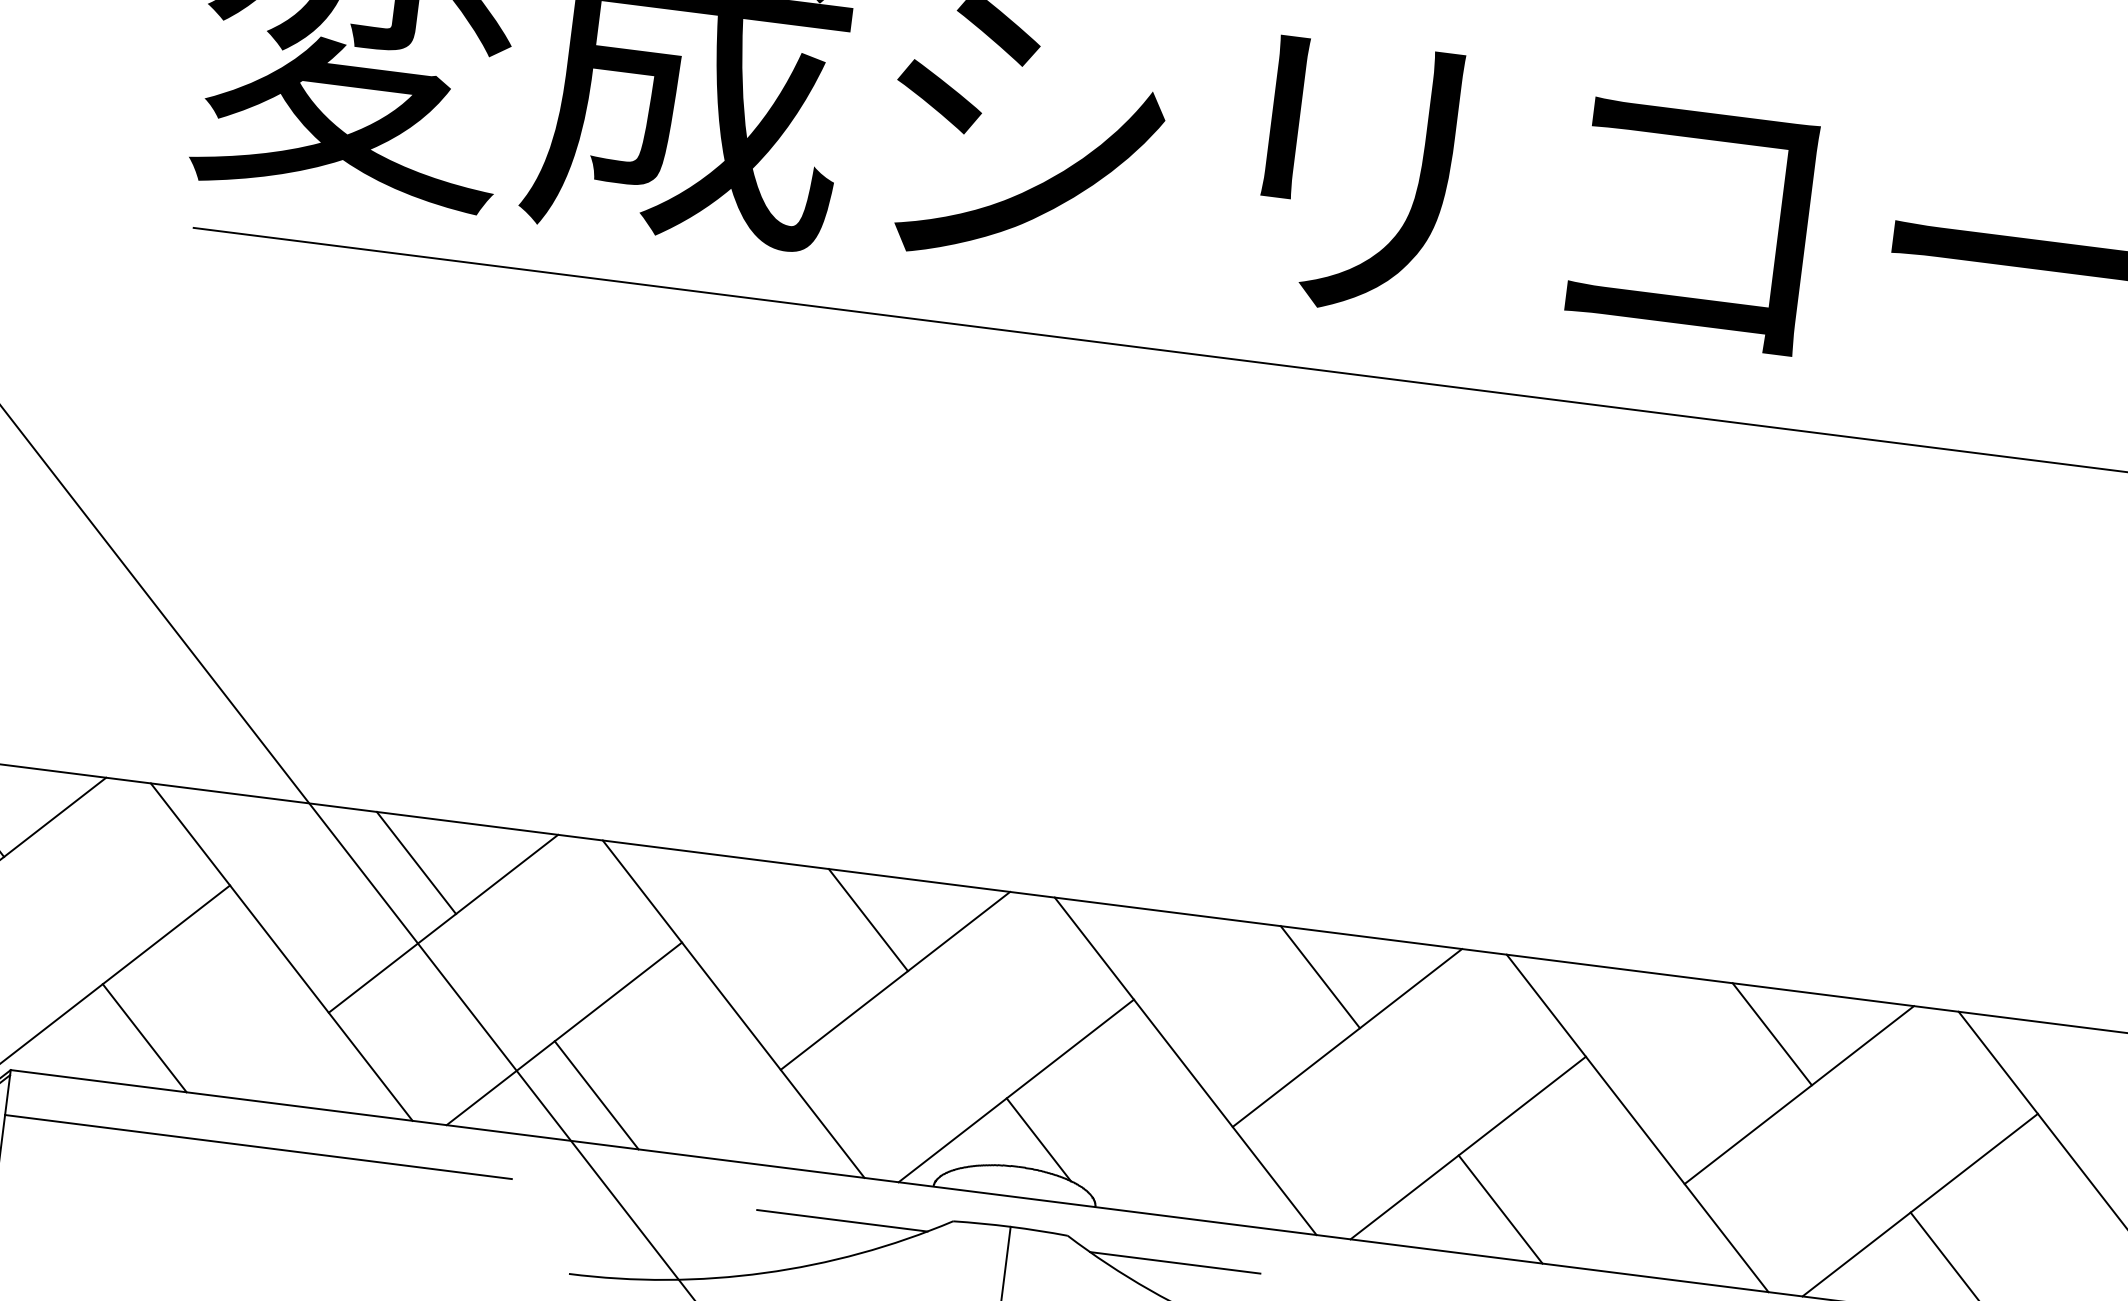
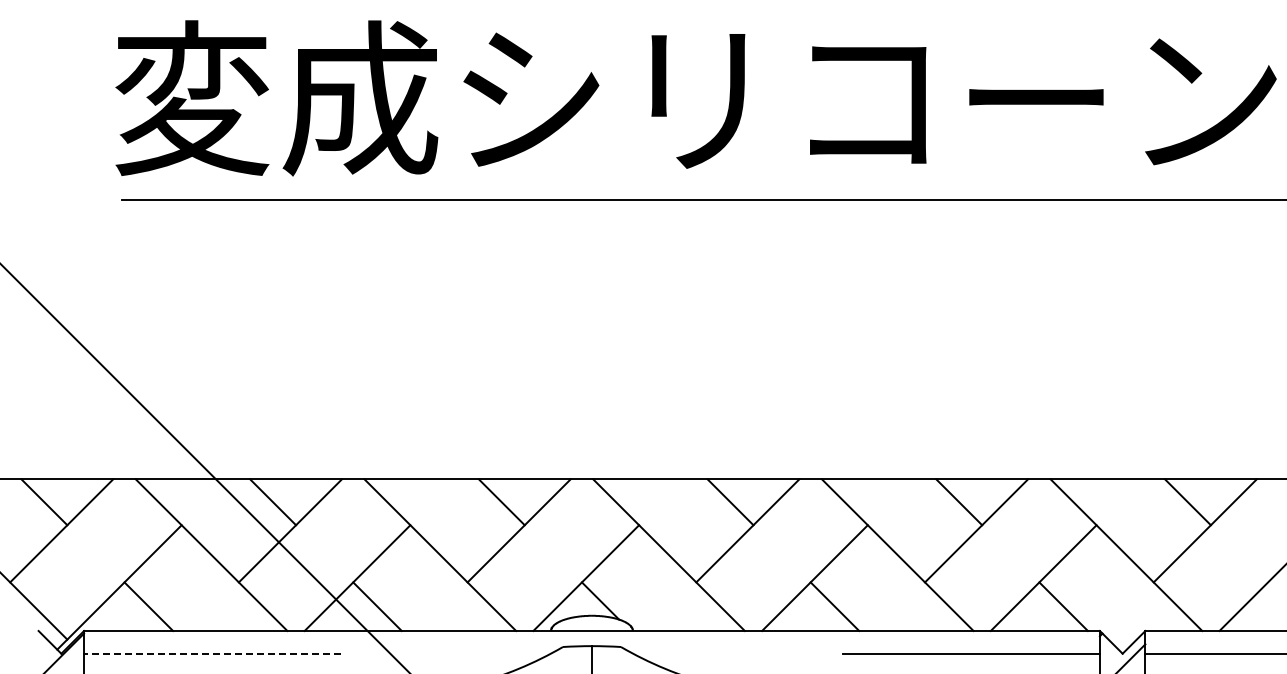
line: (256, 1146) -> (211, 653), solid -> dashed
line: (841, 1220) -> (507, 653), removed
line: (1175, 1262) -> (676, 653), removed

